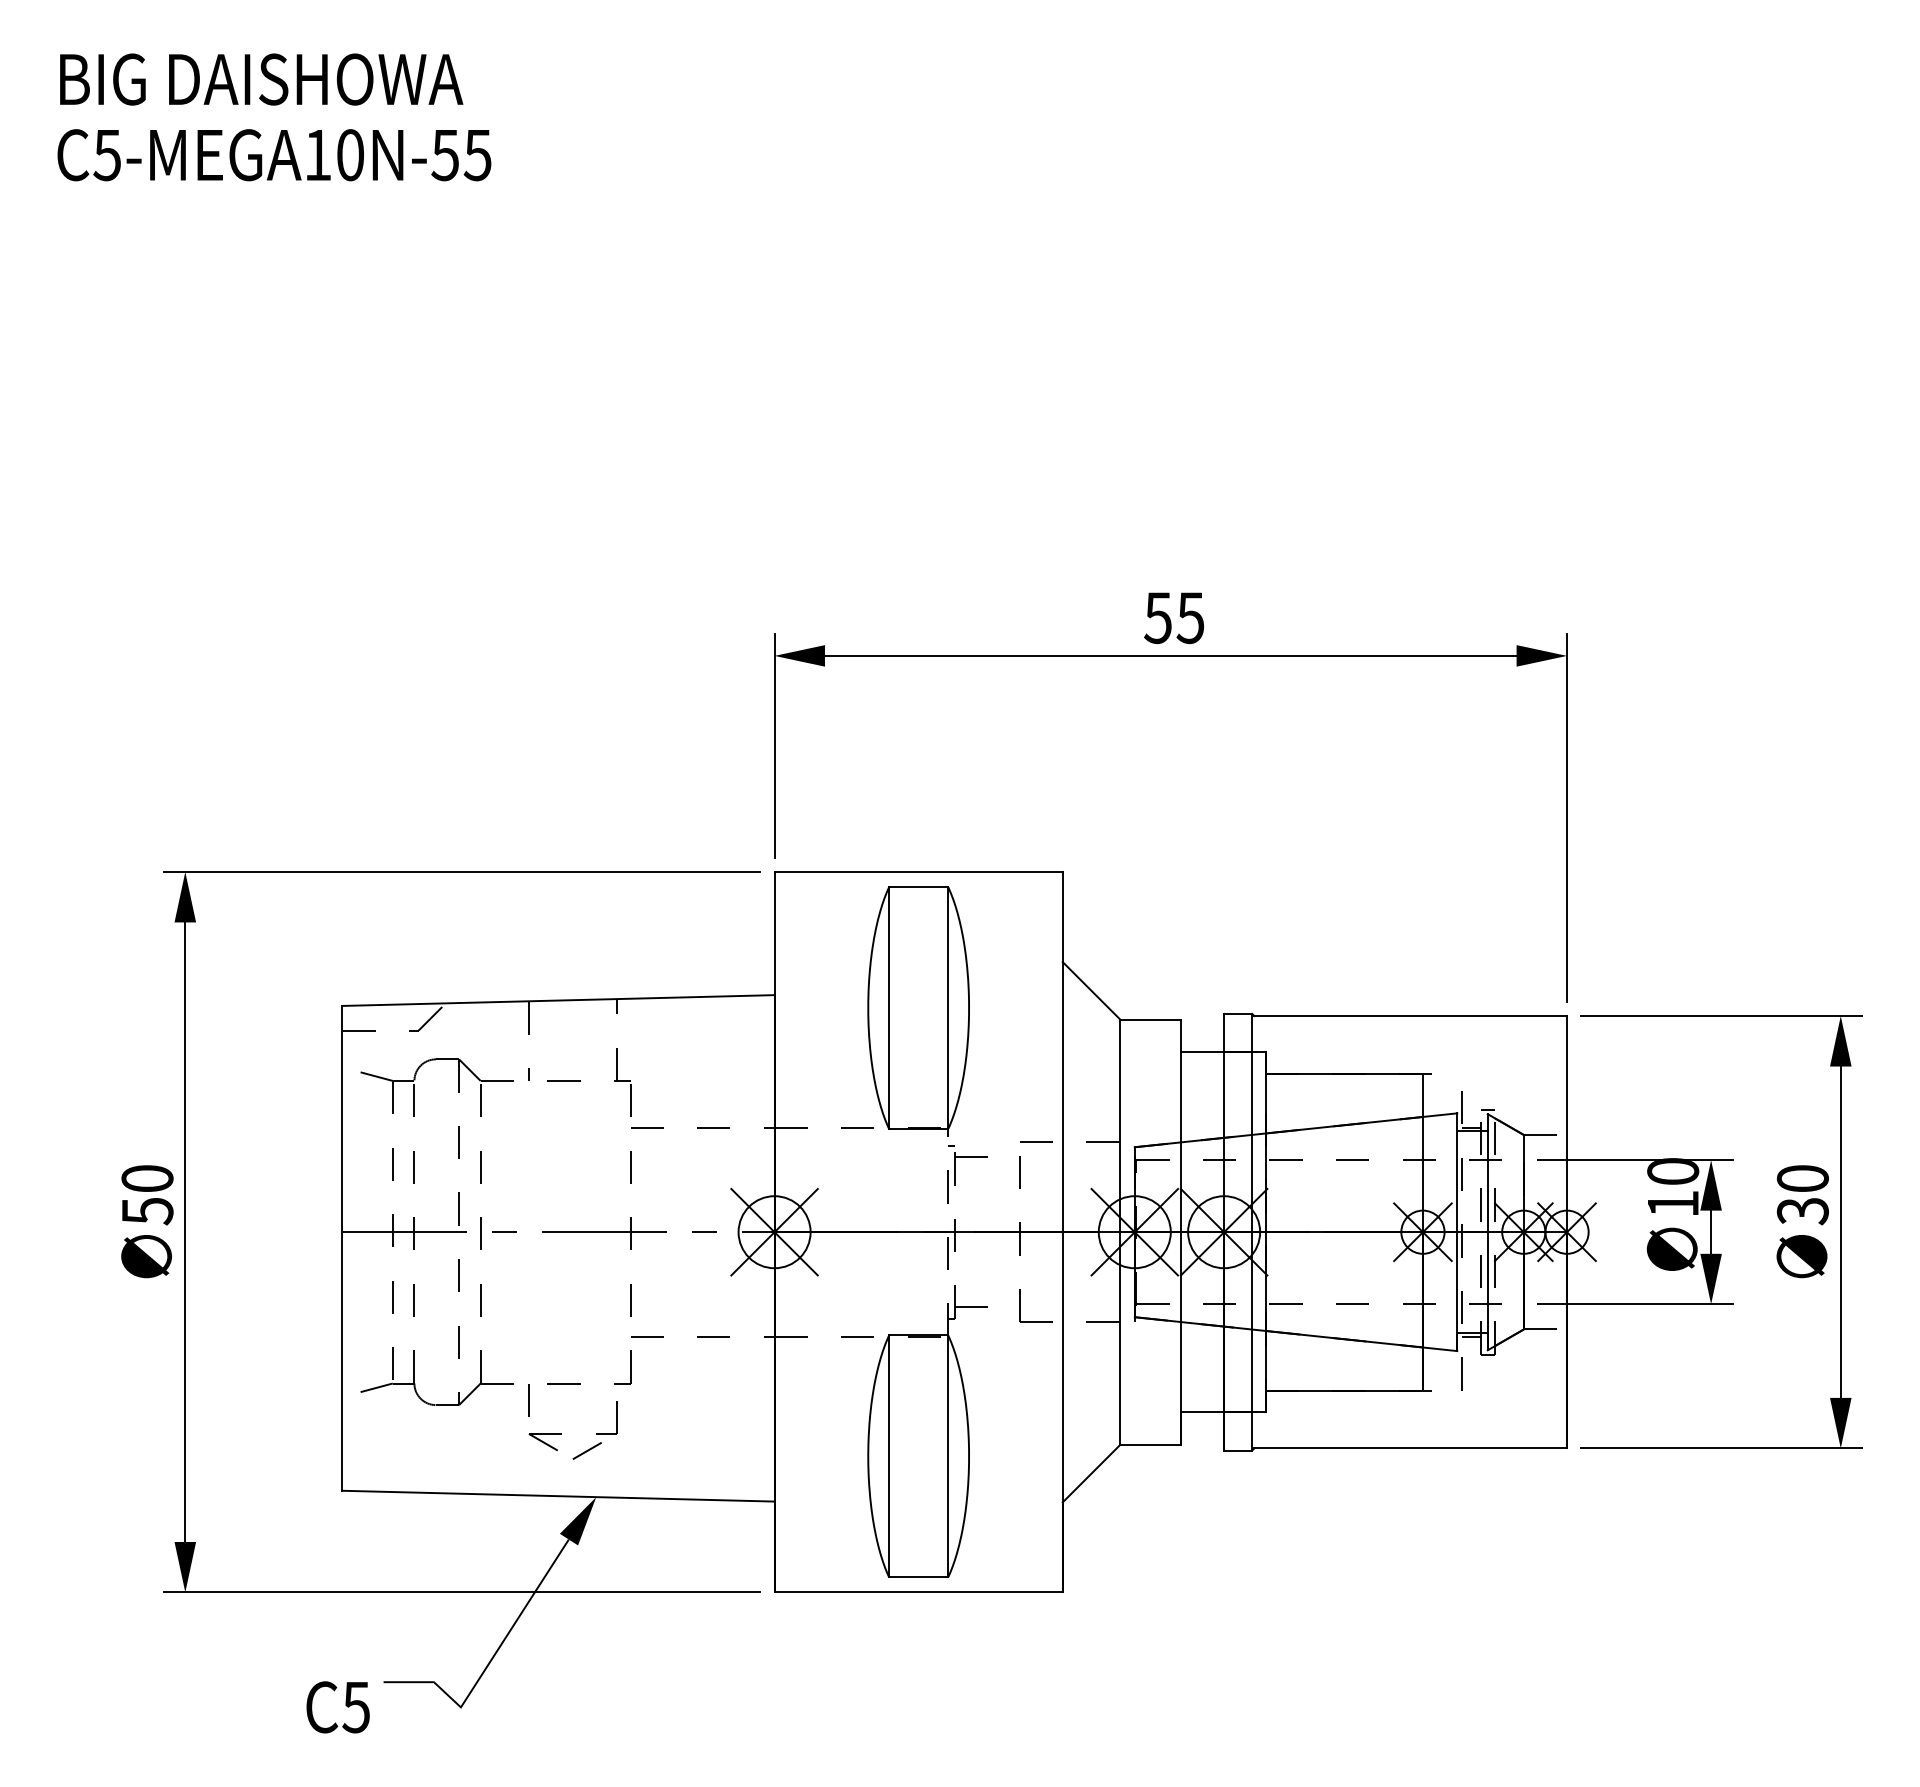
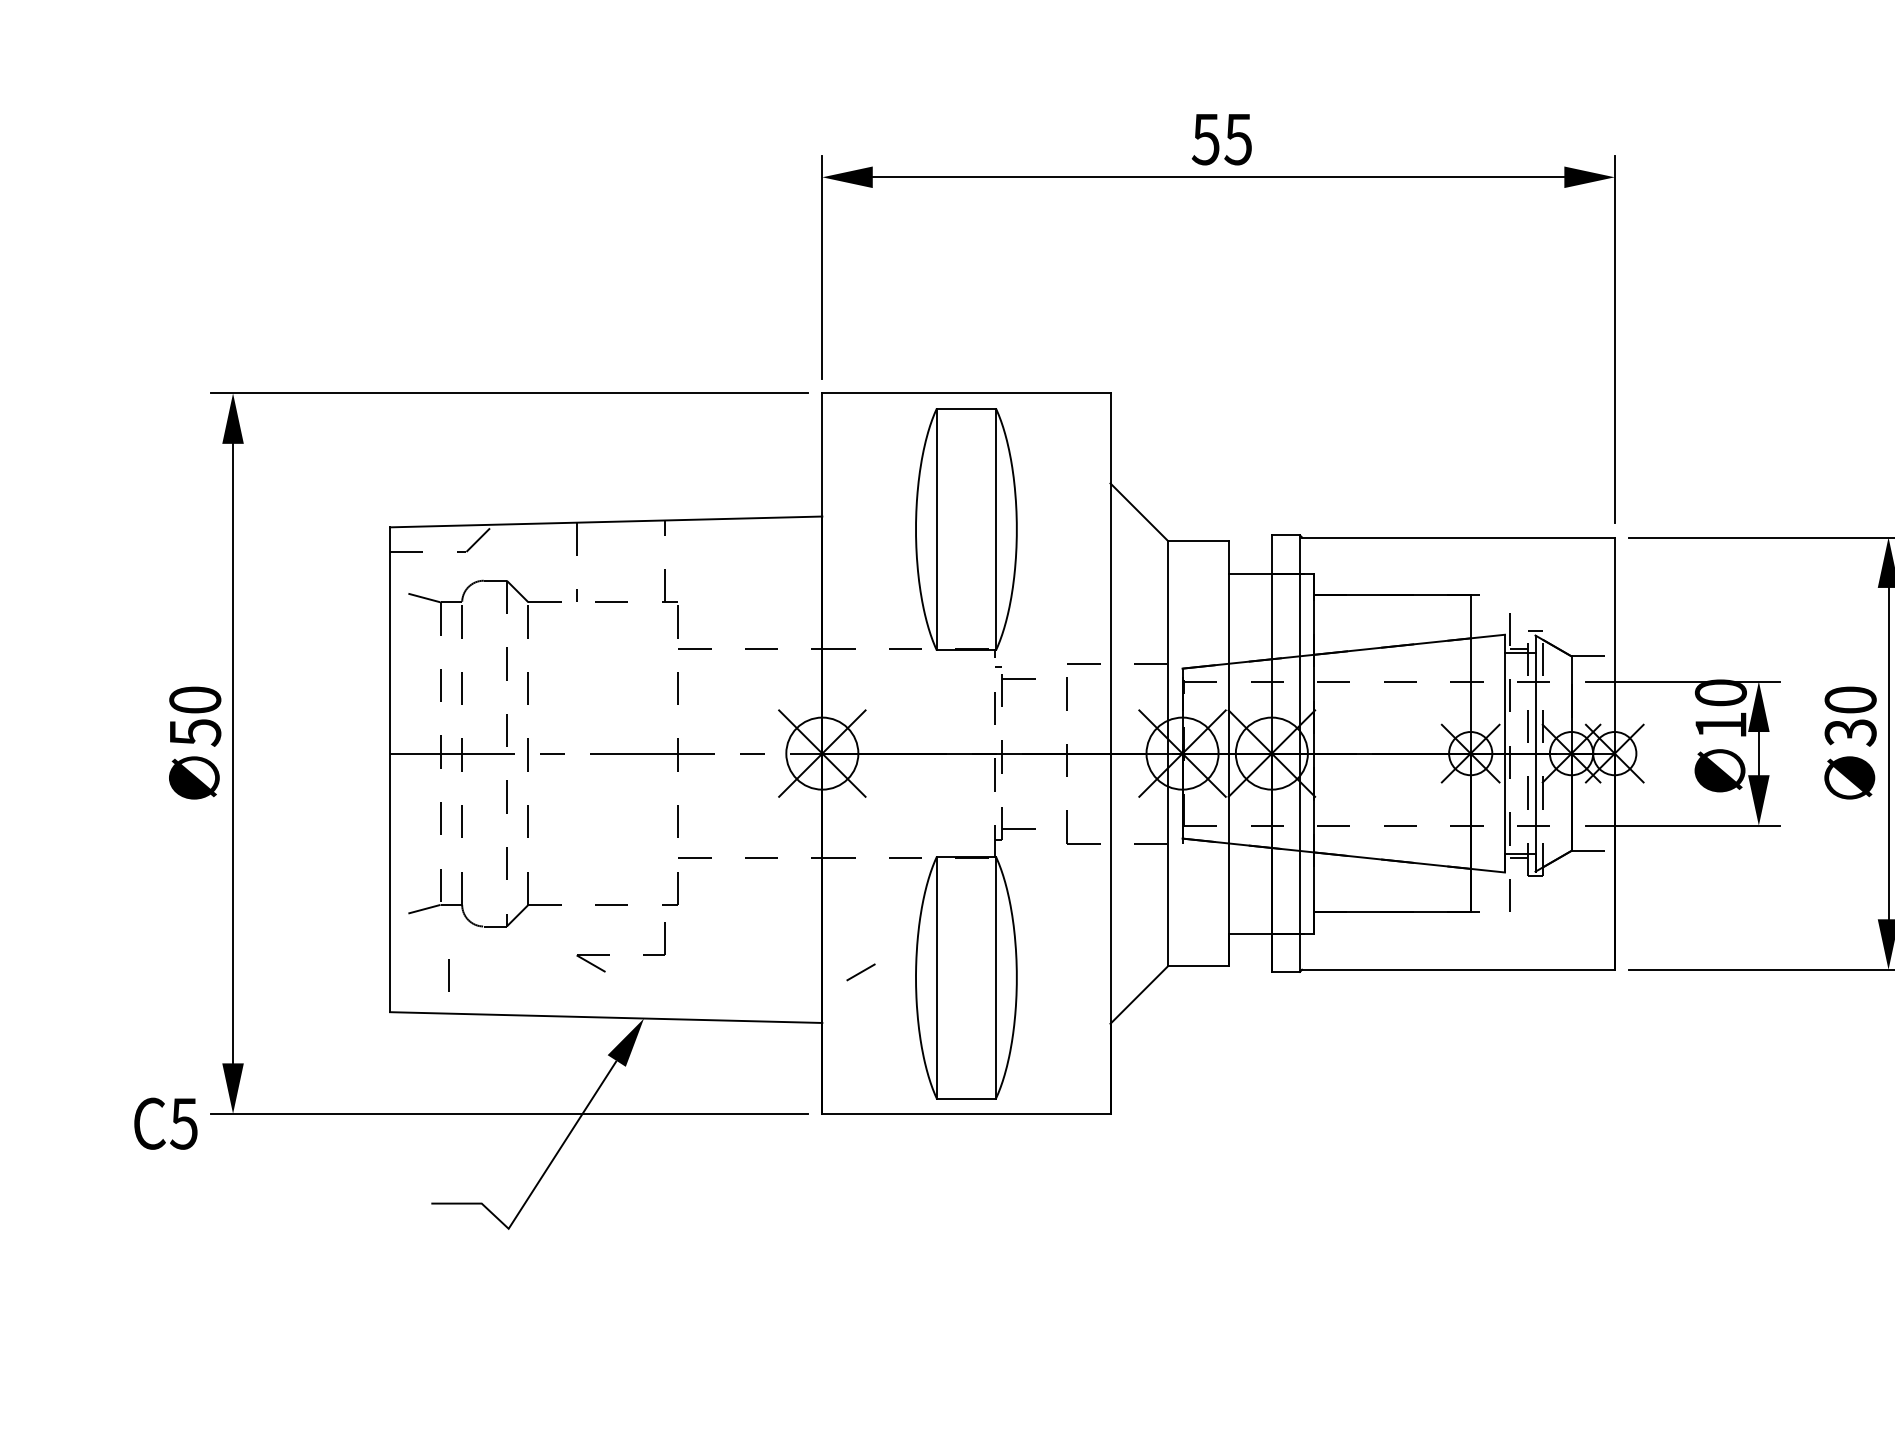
line: (528, 1400) -> (448, 975), moved
line: (586, 1450) -> (860, 971), moved
text: (337, 1707) -> (165, 1123), moved

